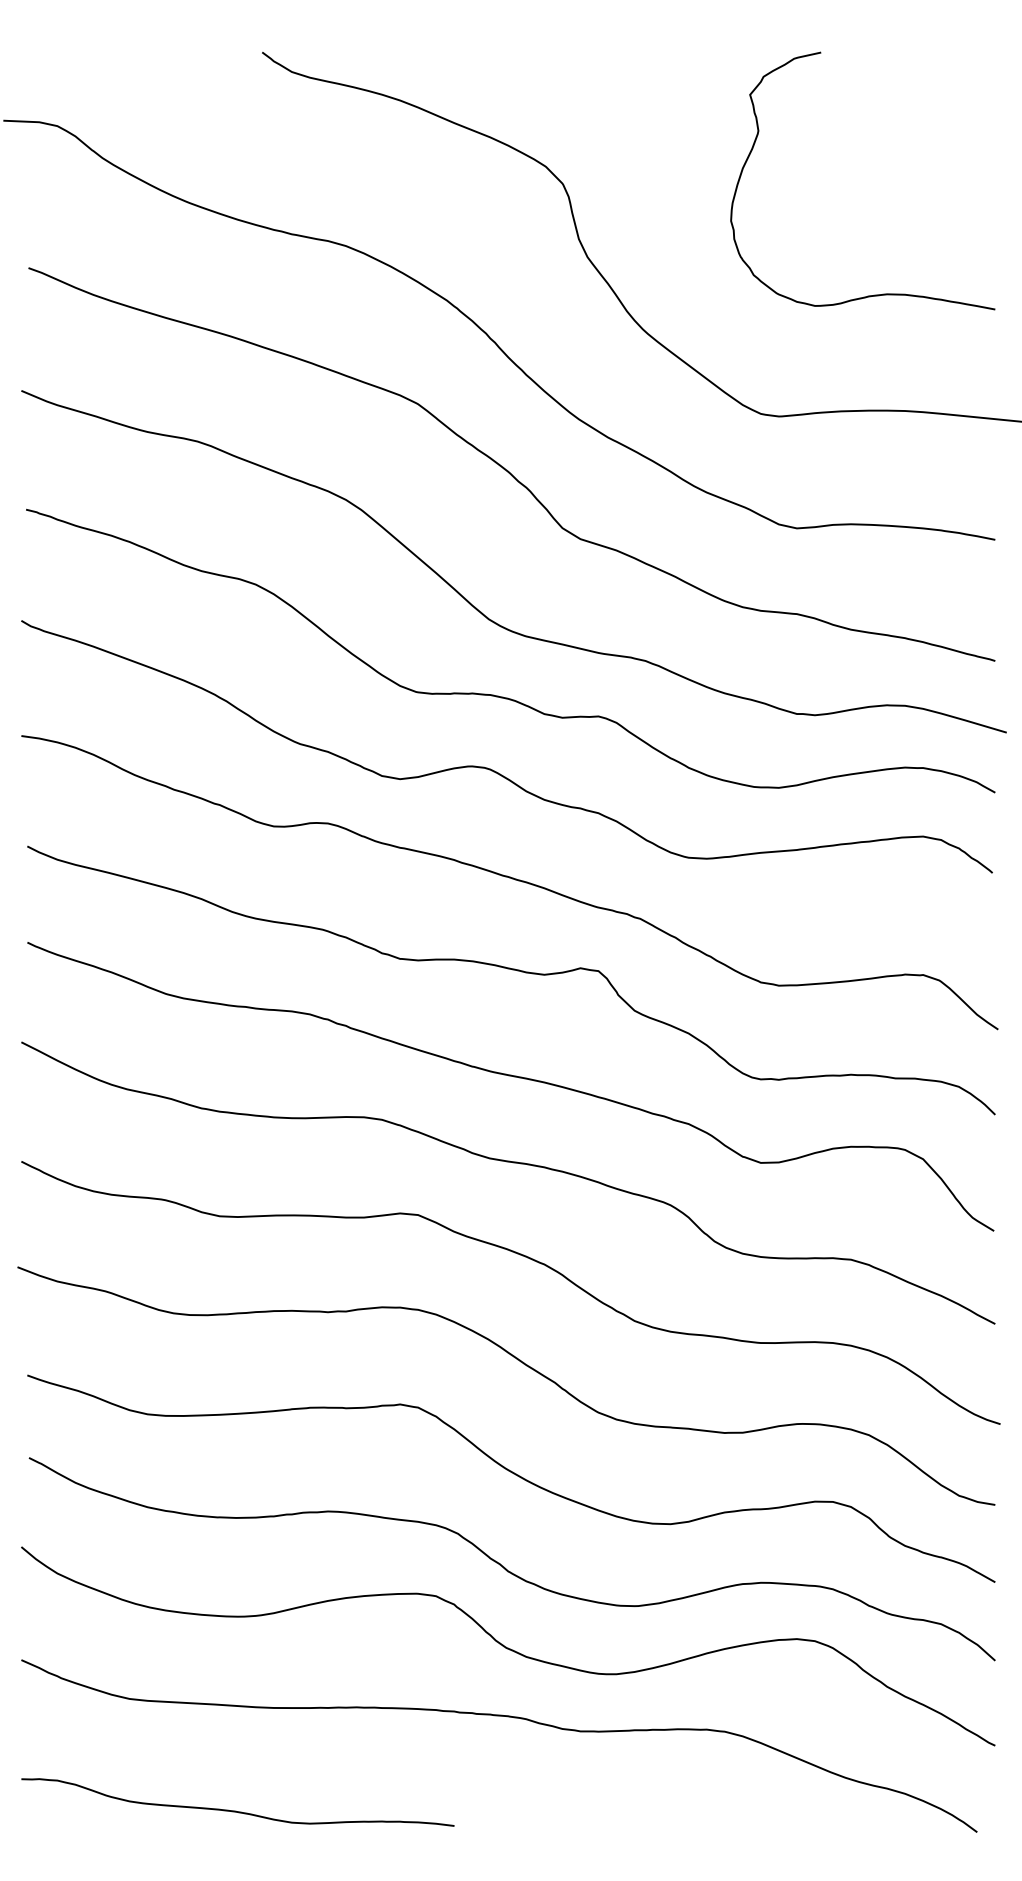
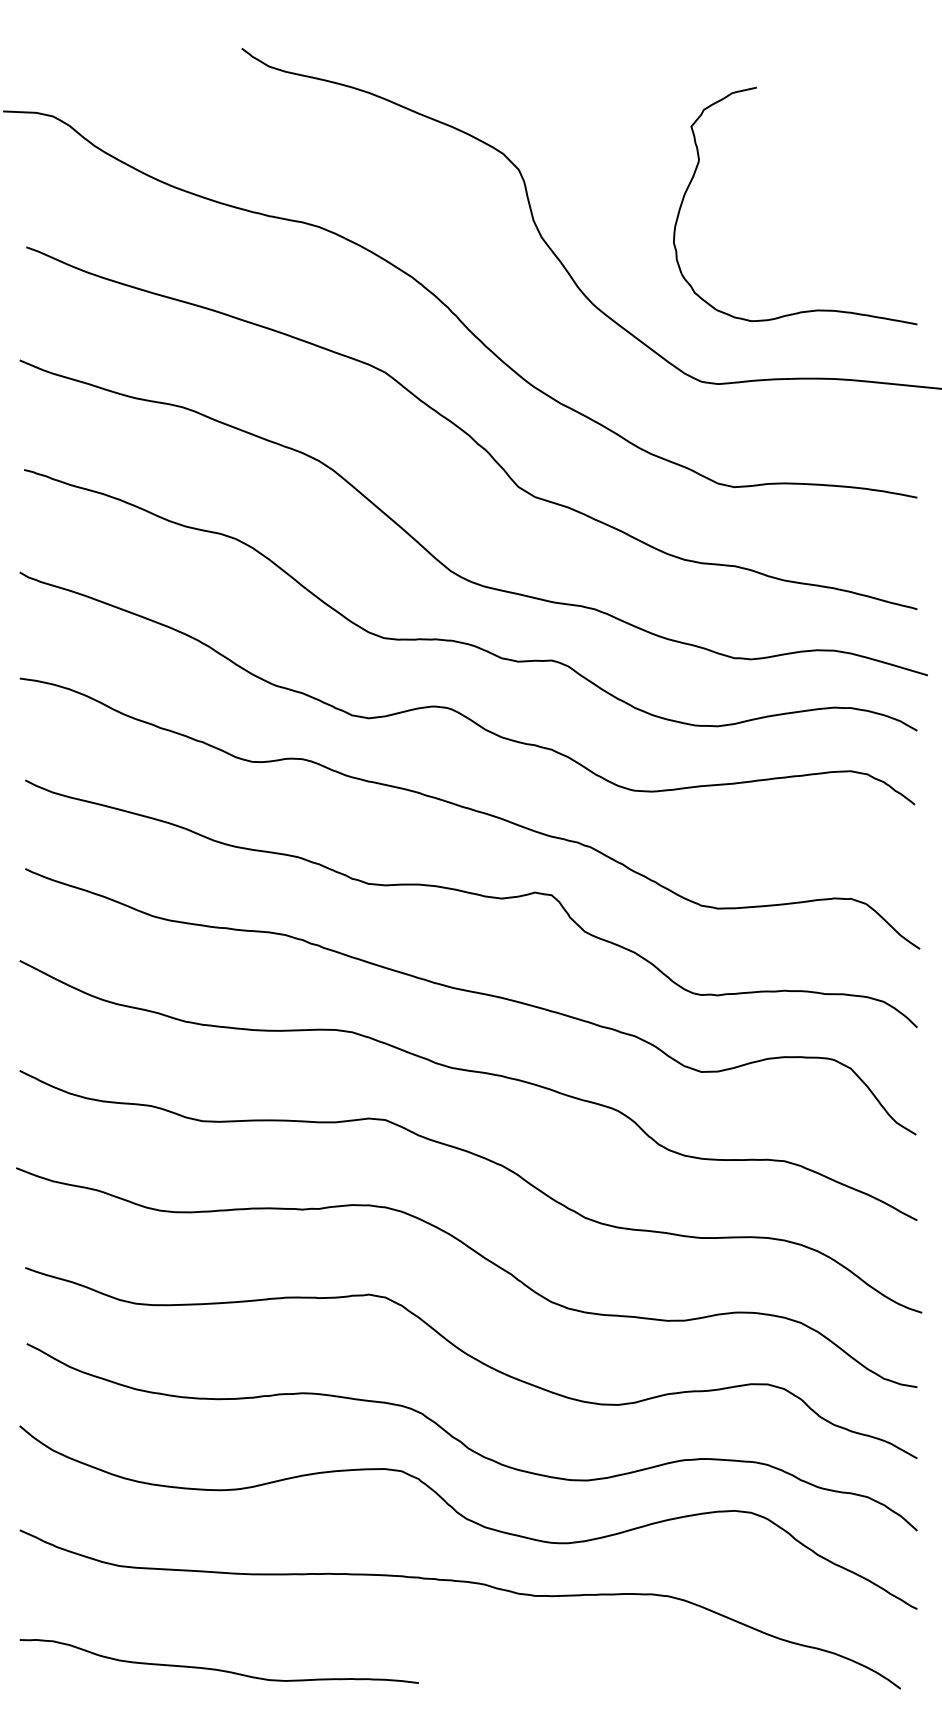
curve: (755, 143) -> (696, 171), moved

